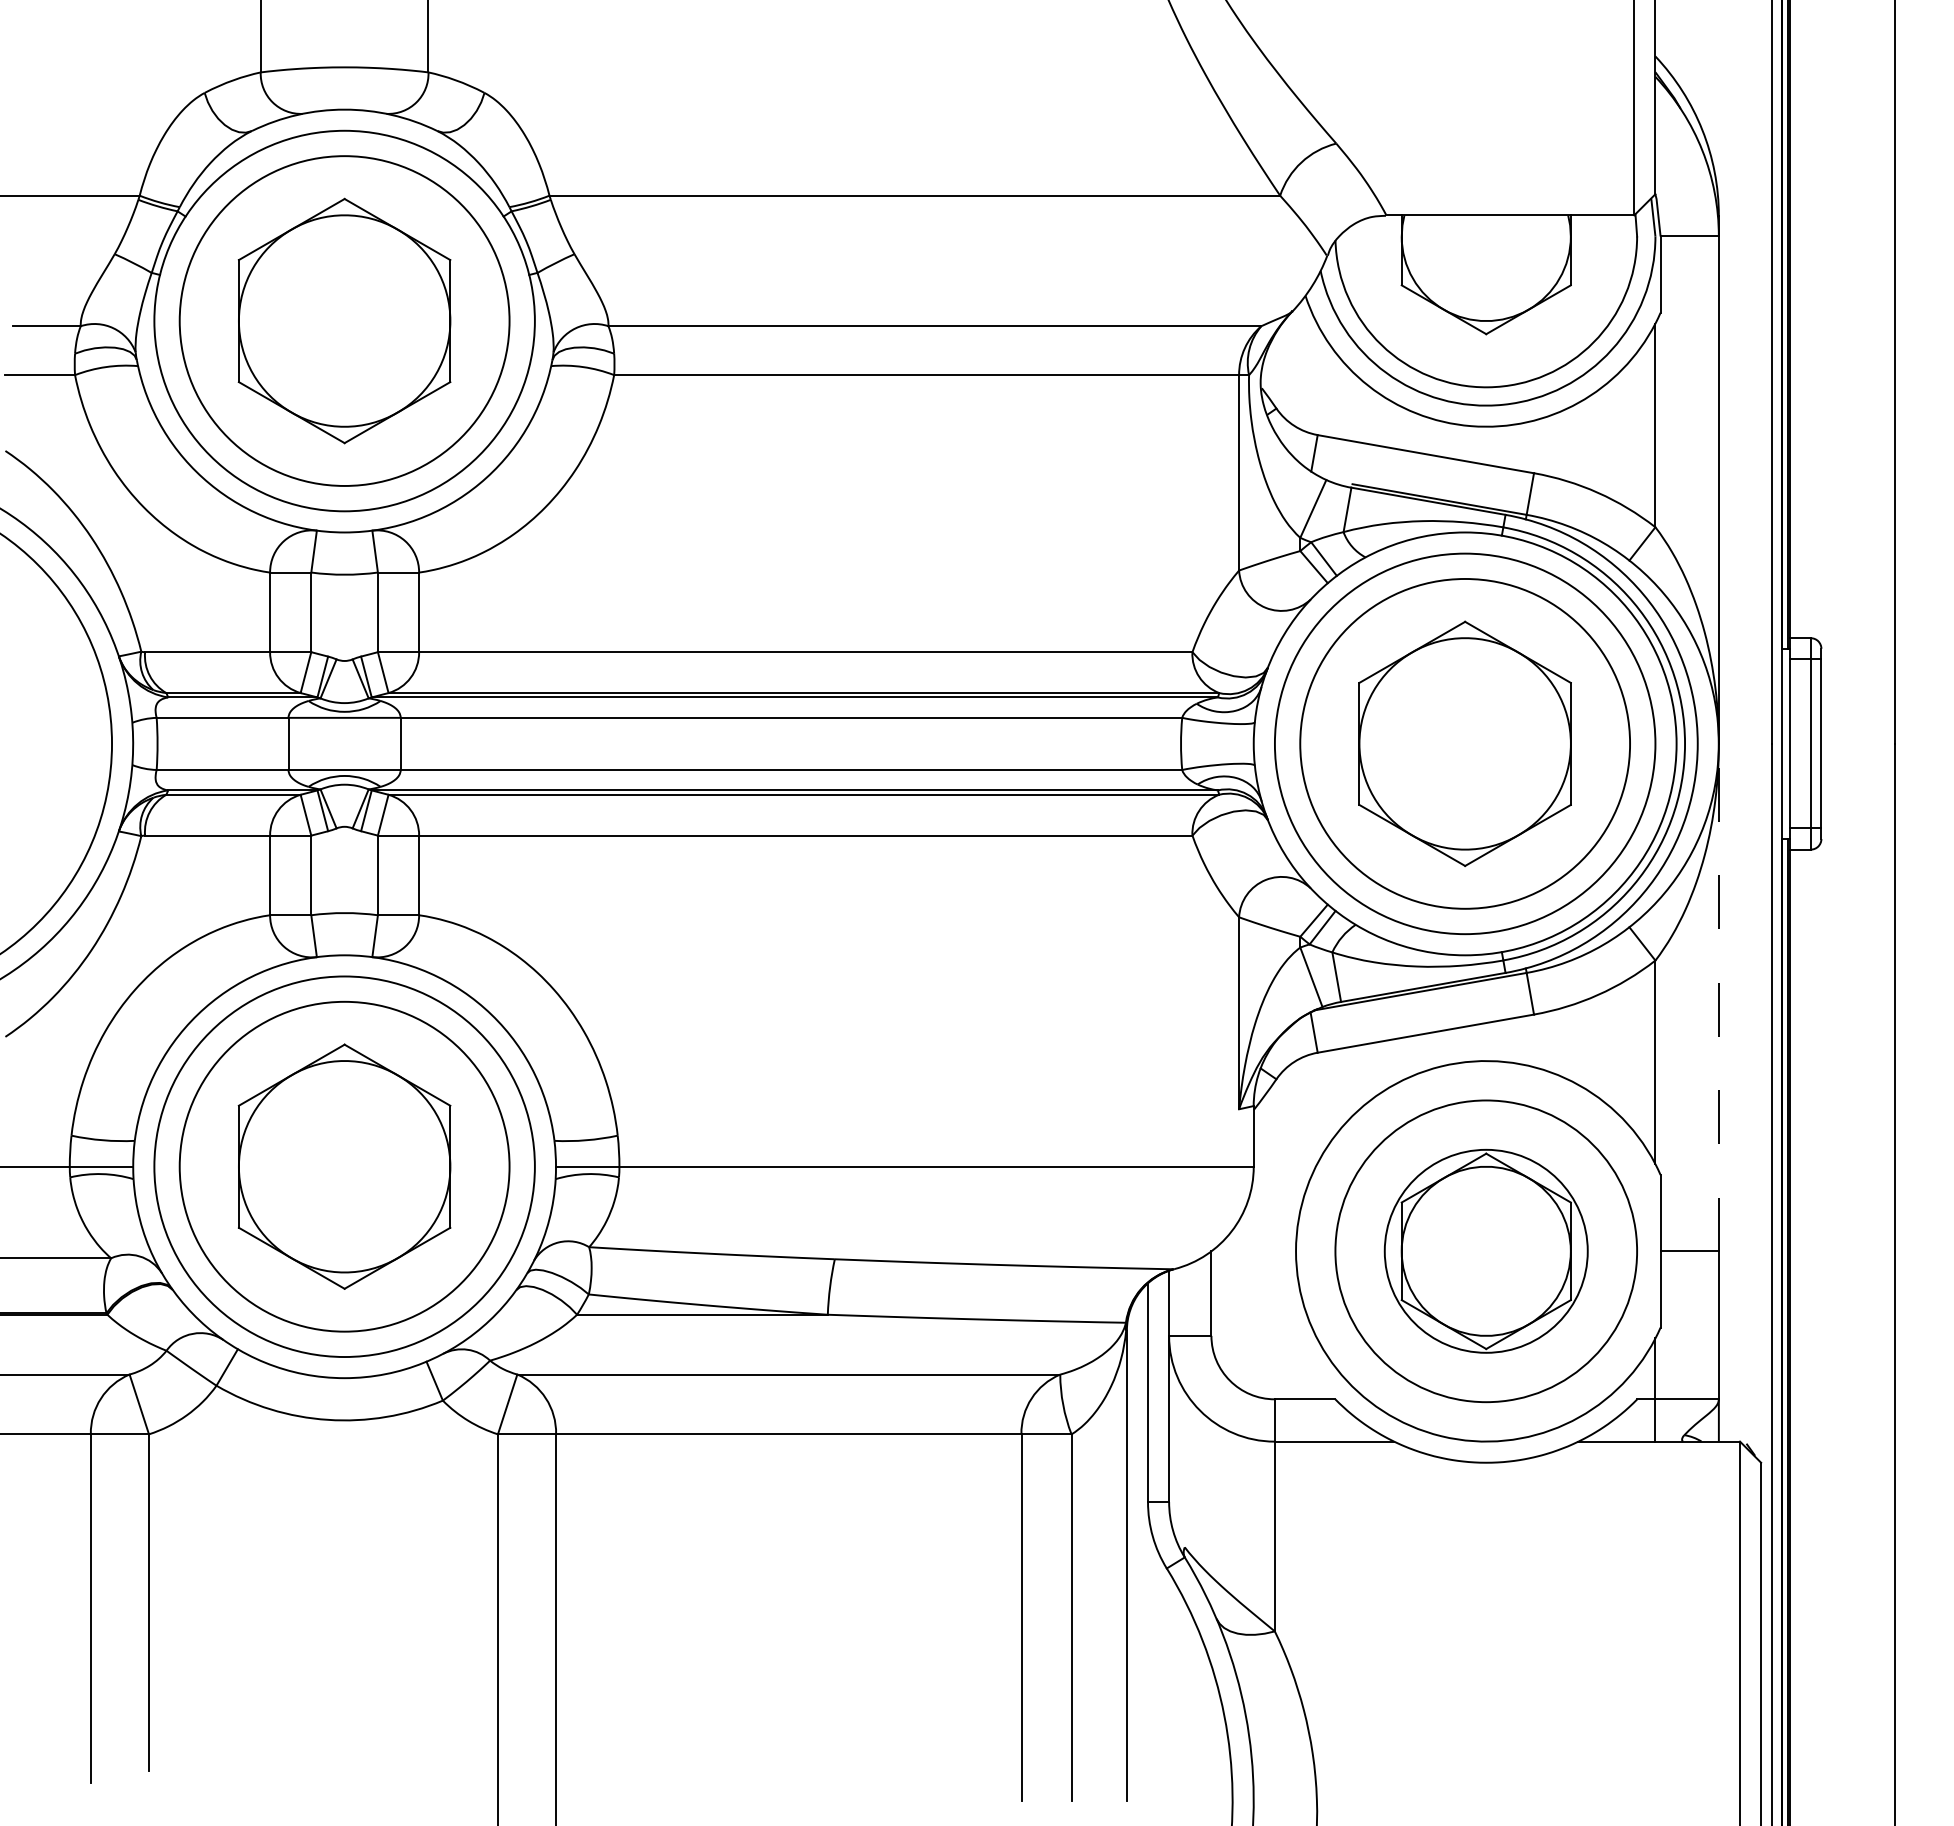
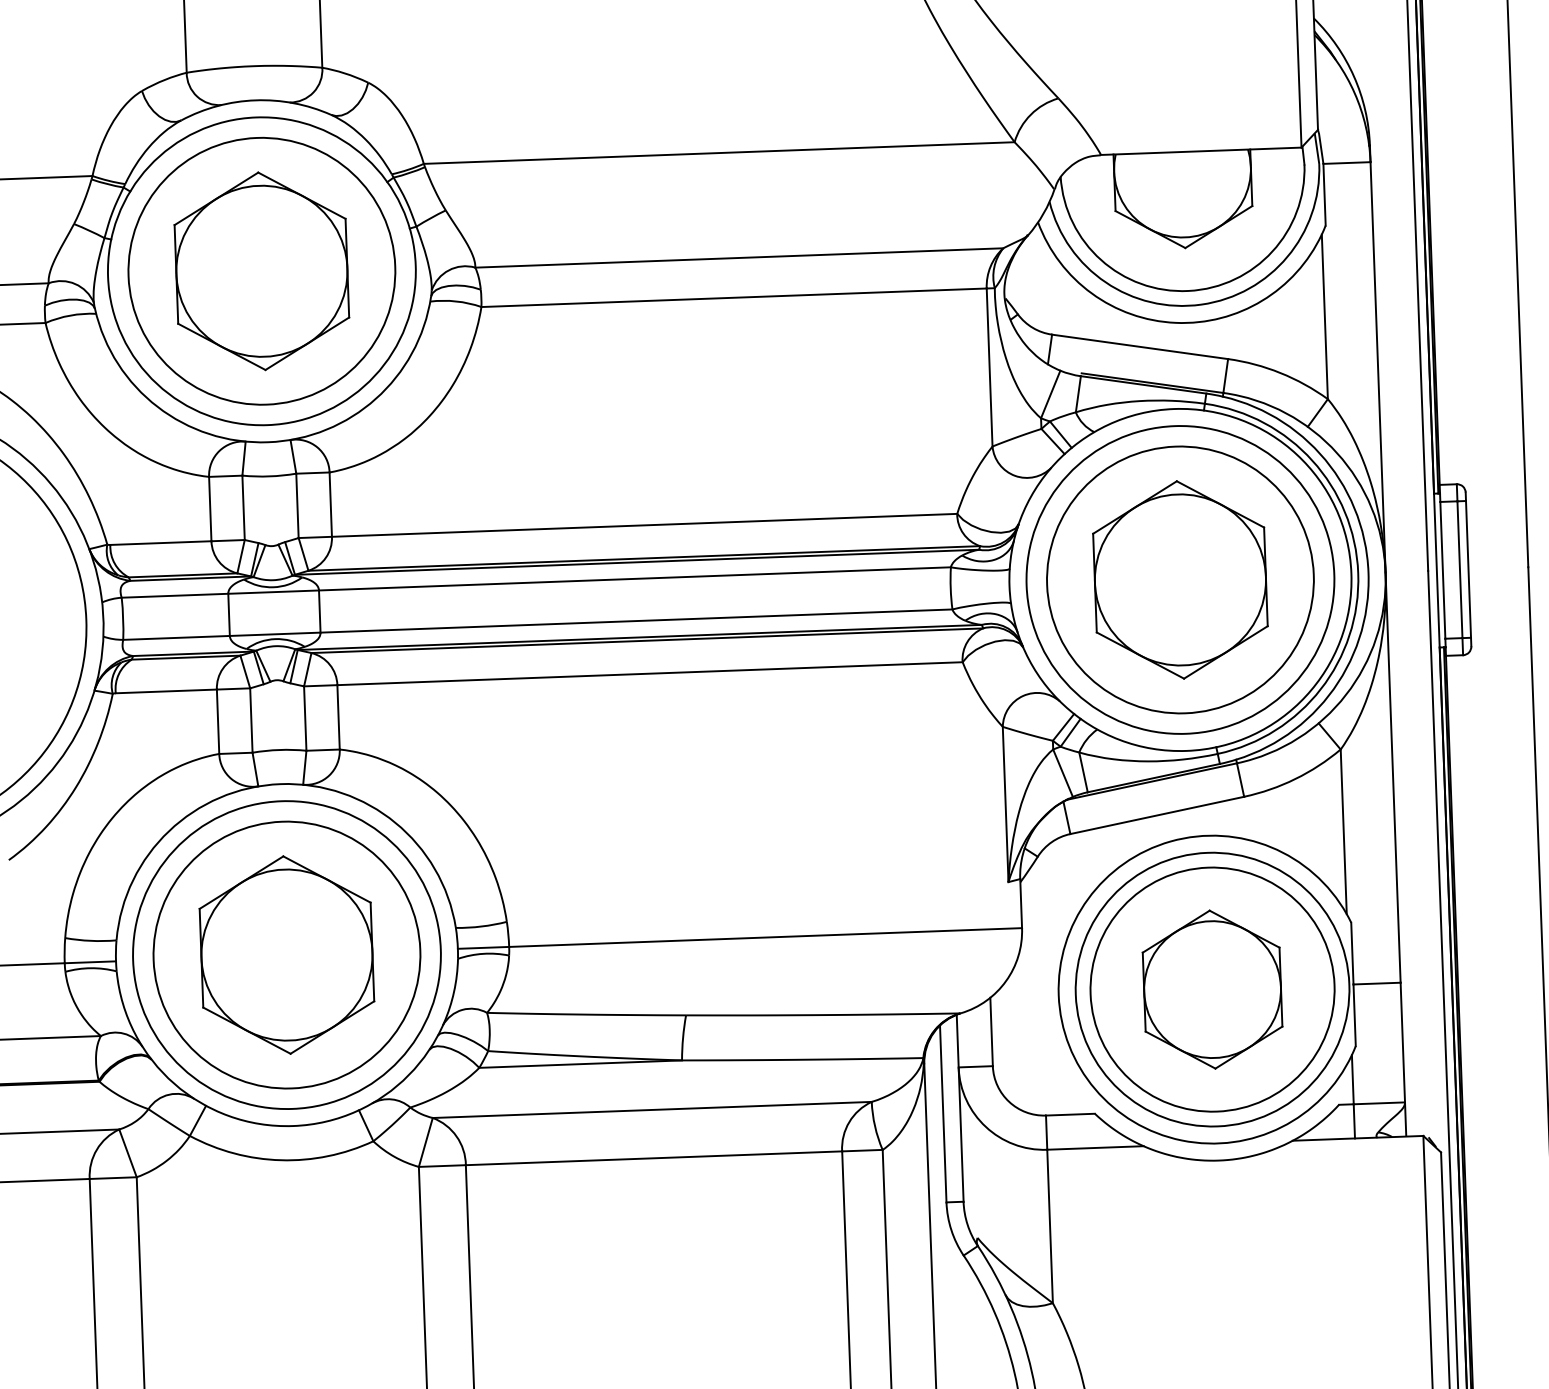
line: (1718, 997) -> (1392, 777), dashed -> solid
circle: (1486, 1251) -> (1212, 989), size x1.67

